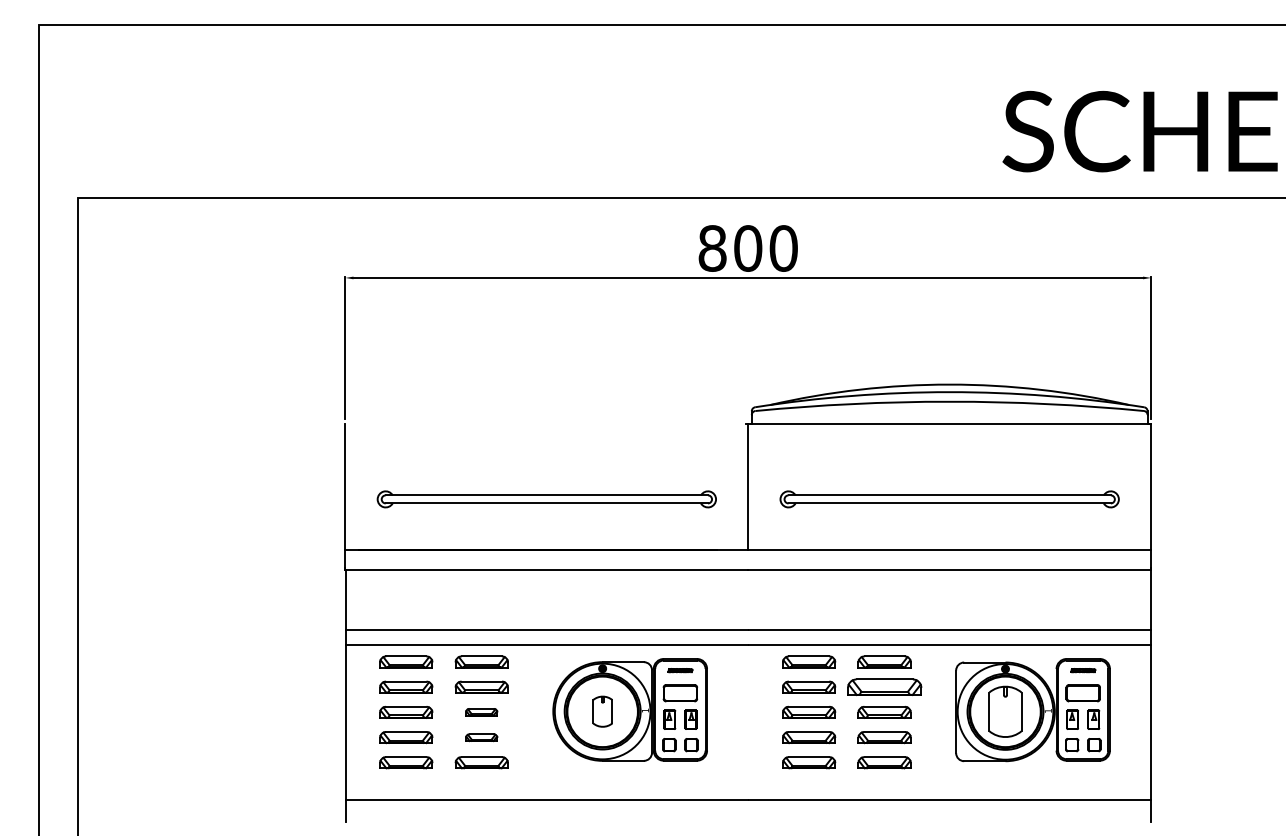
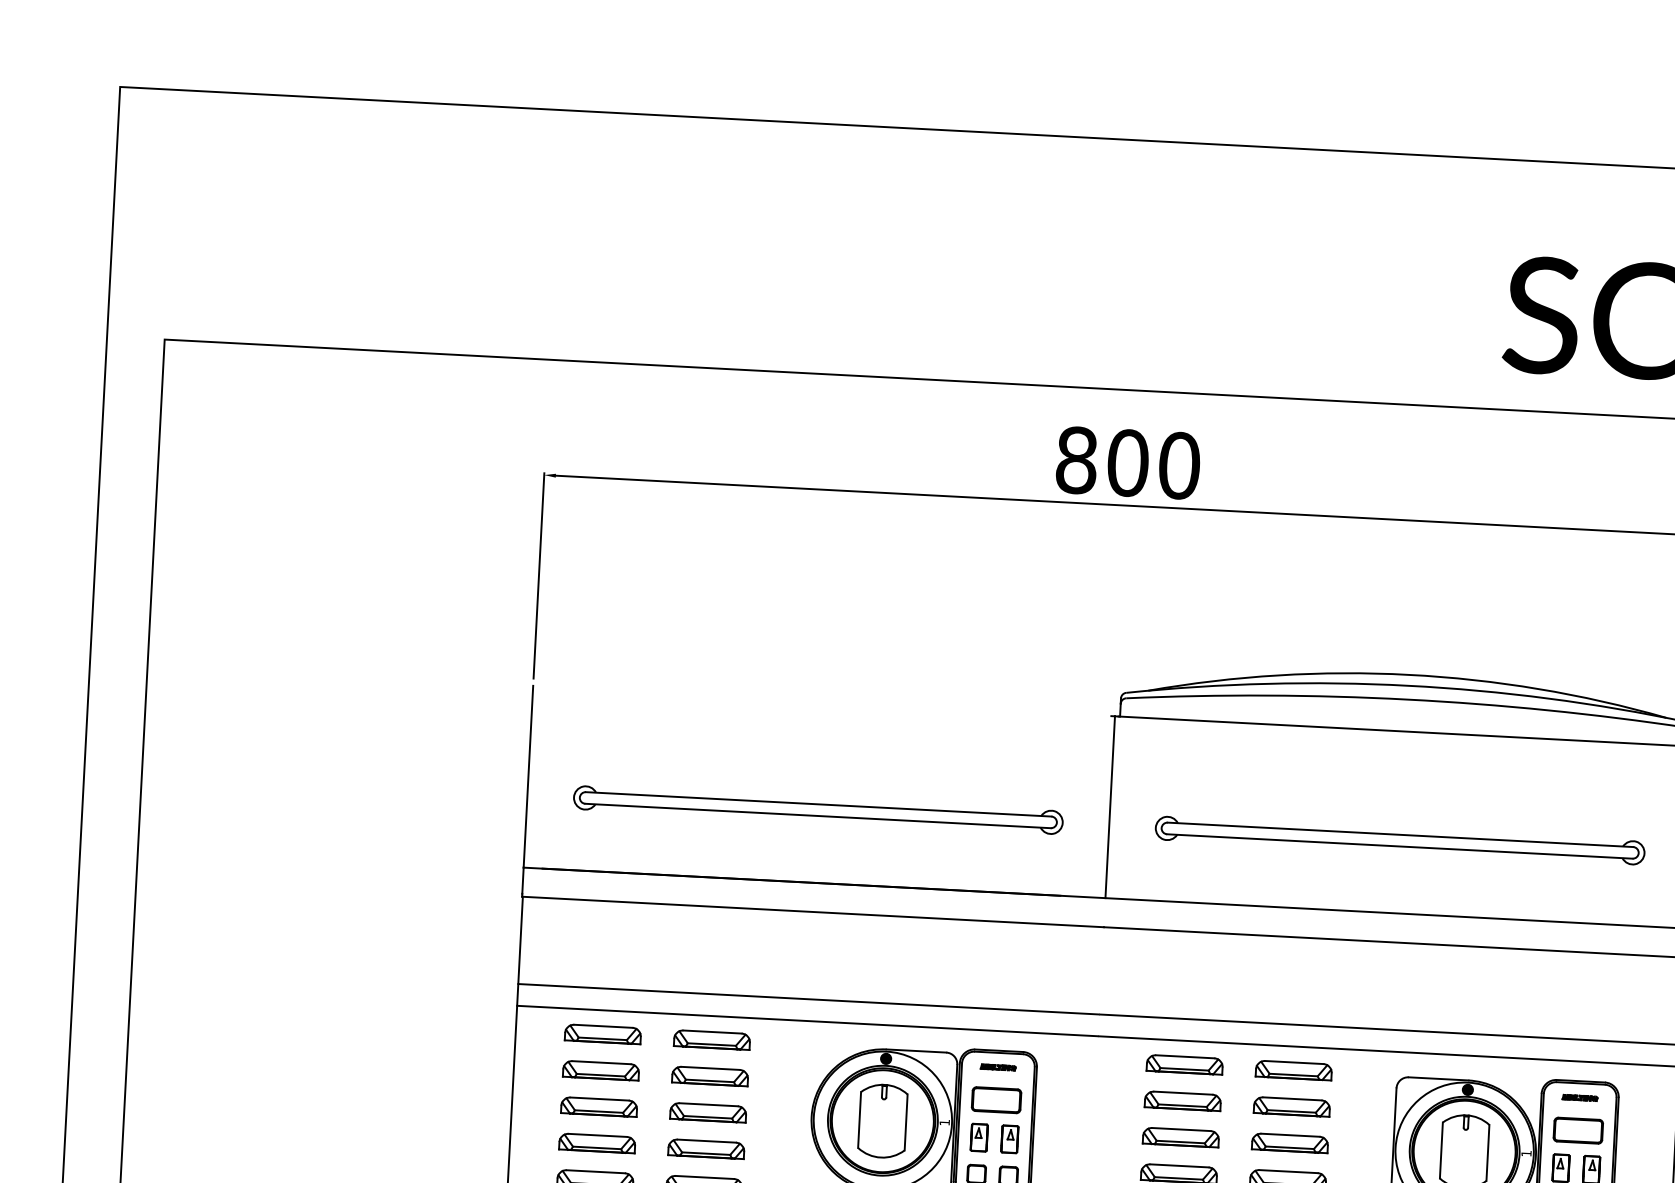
part: (884, 686) -> (1291, 1105), size x0.71
part: (481, 711) -> (707, 1111), size x1.67
part: (602, 711) -> (882, 1120), size x1.67
part: (481, 737) -> (705, 1149), size x1.67

